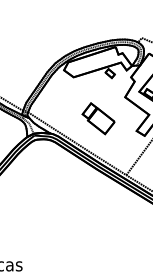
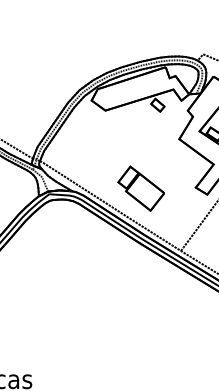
part: (98, 118) -> (141, 188), moved

